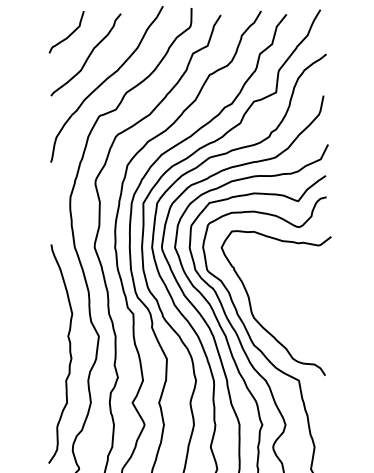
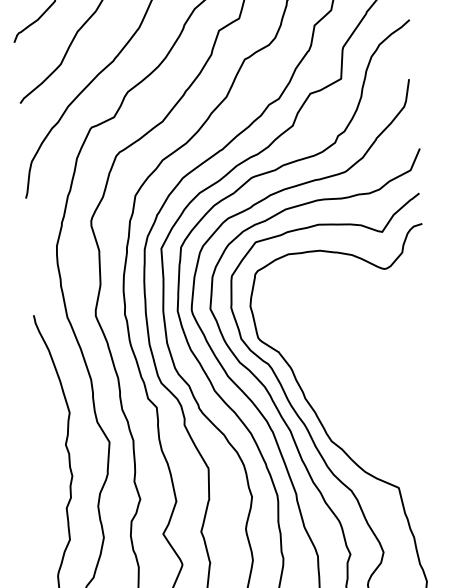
curve: (251, 305) -> (324, 384), removed

